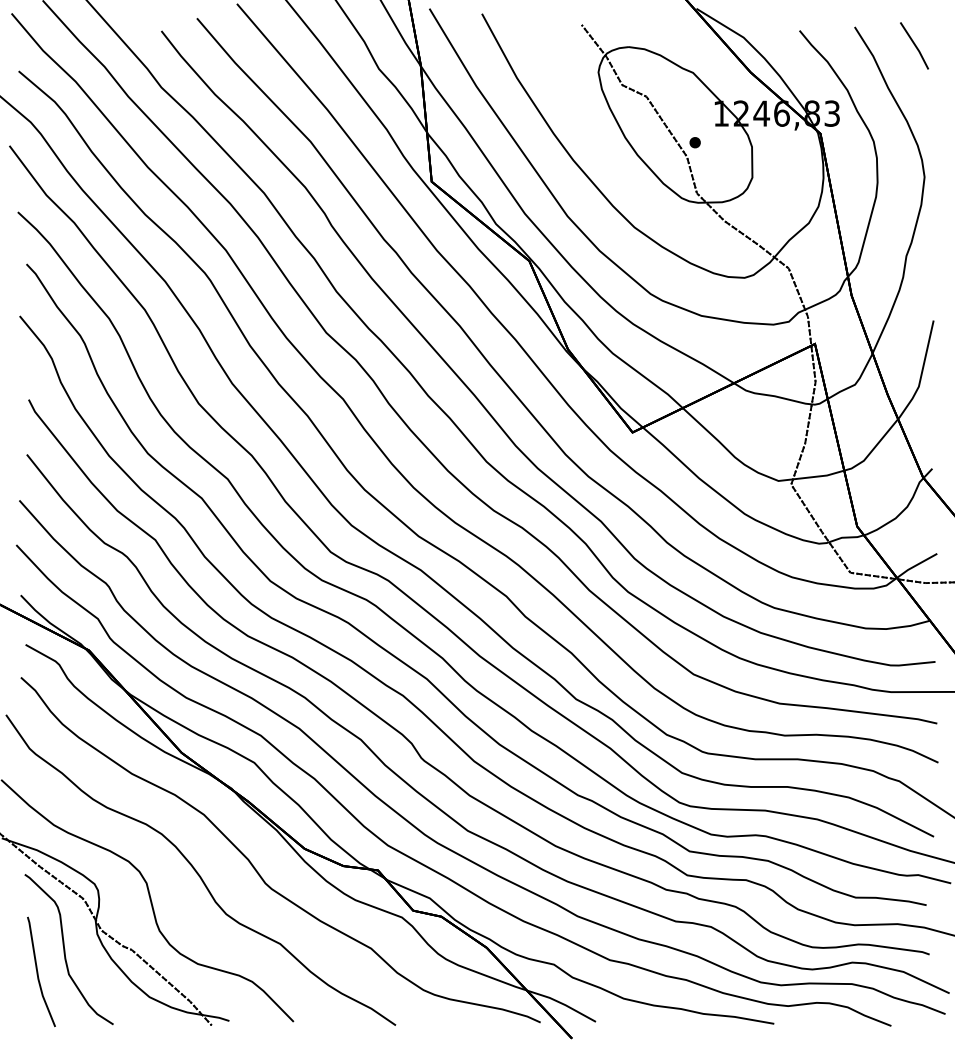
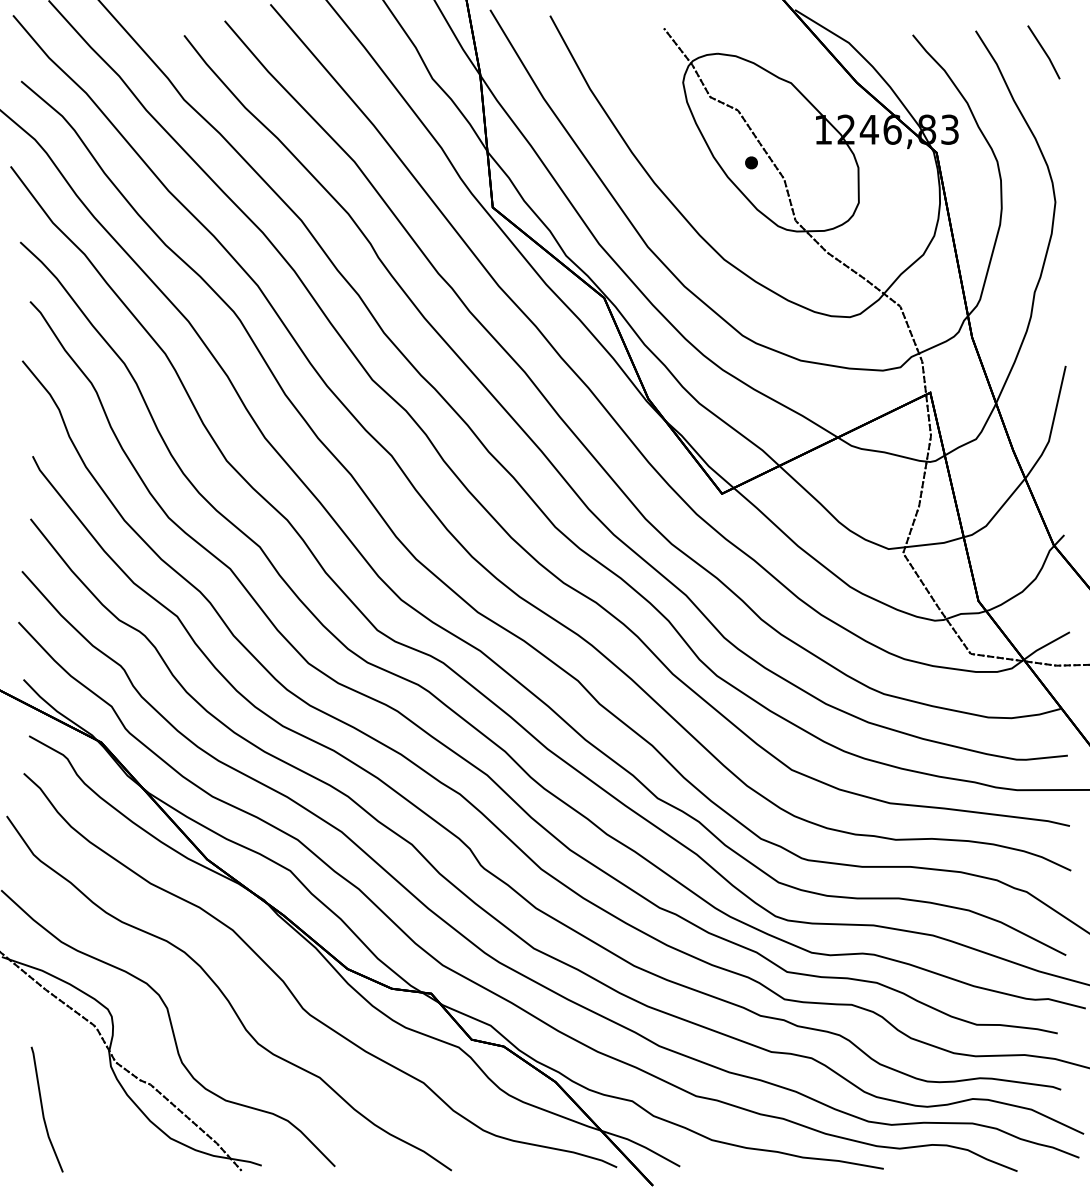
part: (695, 142) -> (751, 162), moved
curve: (65, 949) -> (74, 1084), removed

